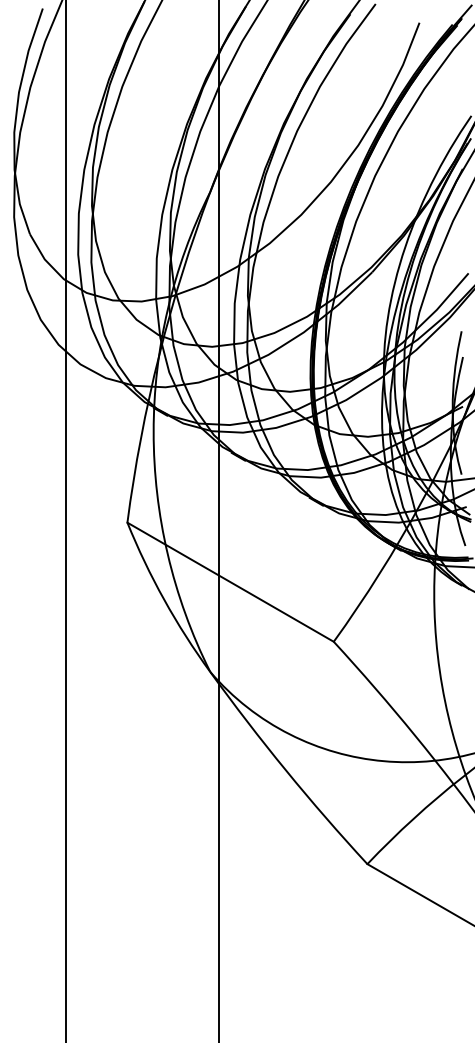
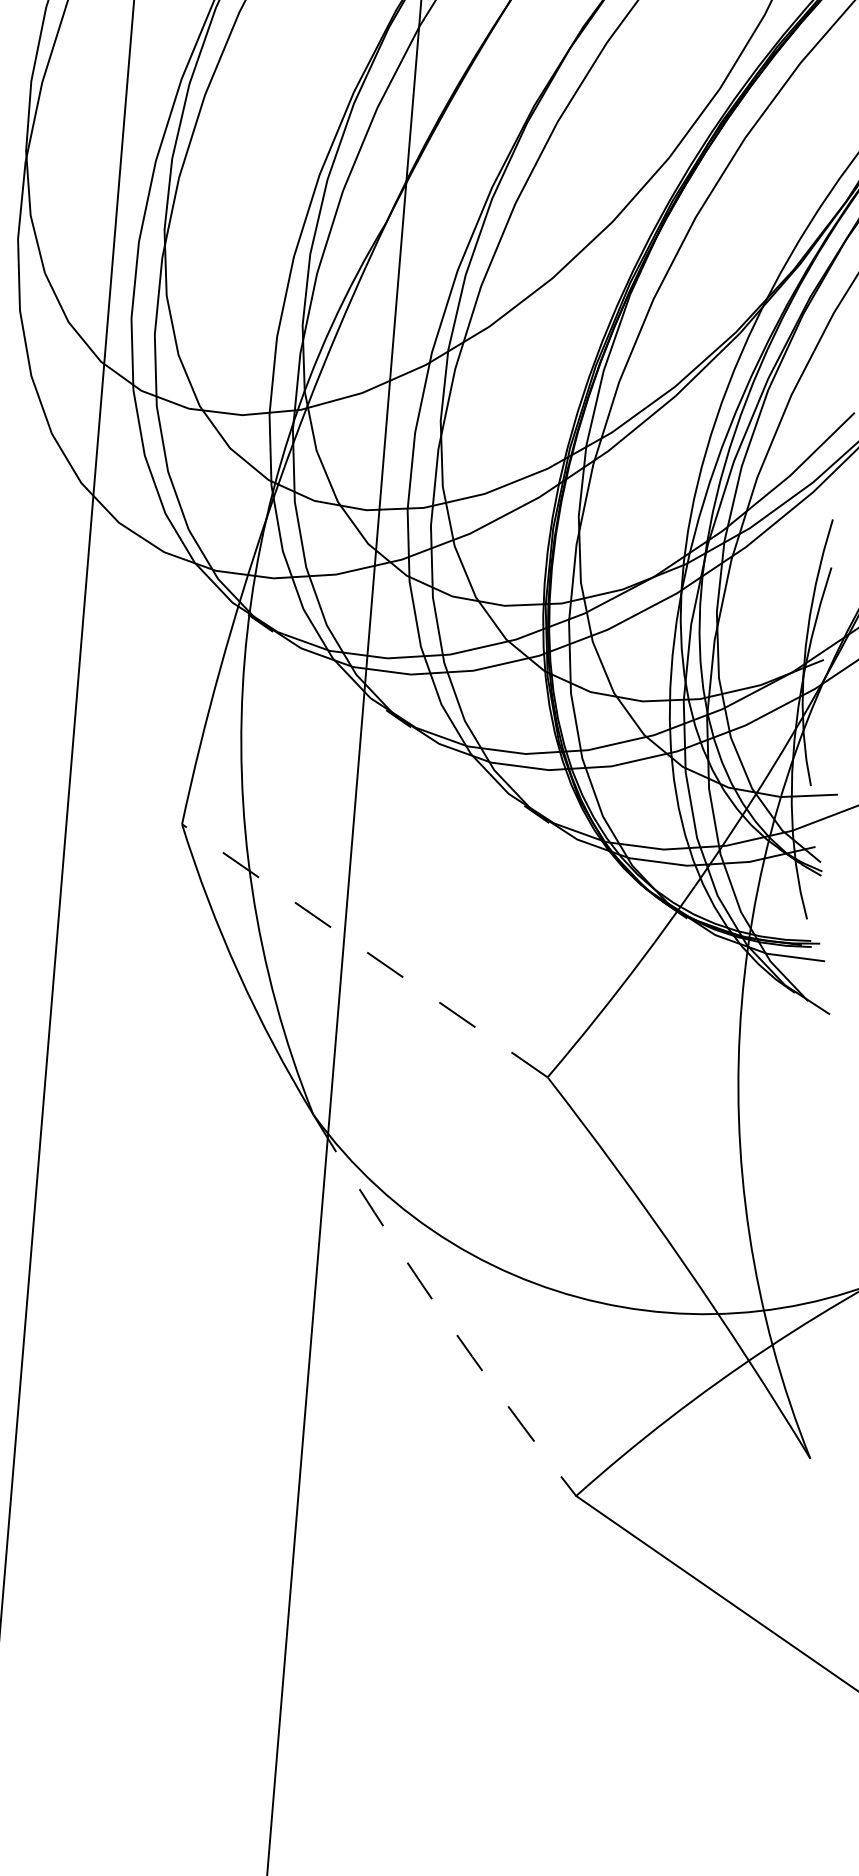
line: (230, 581) -> (364, 949), solid -> dashed
arc: (285, 770) -> (438, 1309), solid -> dashed

